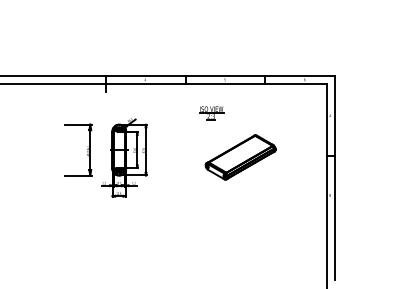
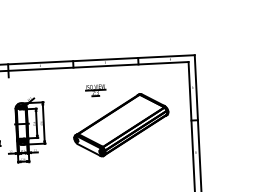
part: (240, 157) -> (121, 125), size x1.67

